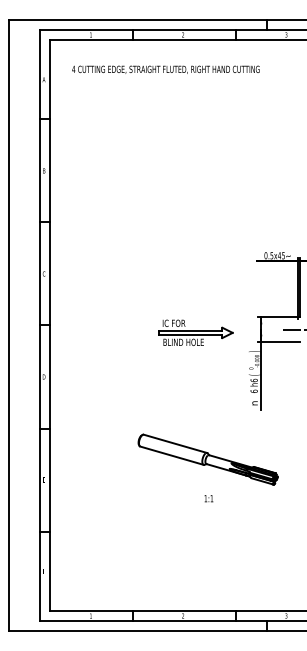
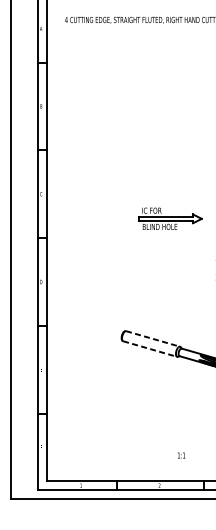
part: (195, 332) -> (170, 218), moved
line: (175, 443) -> (153, 338), solid -> dashed
line: (172, 455) -> (150, 348), solid -> dashed
text: (208, 498) -> (181, 455), moved

